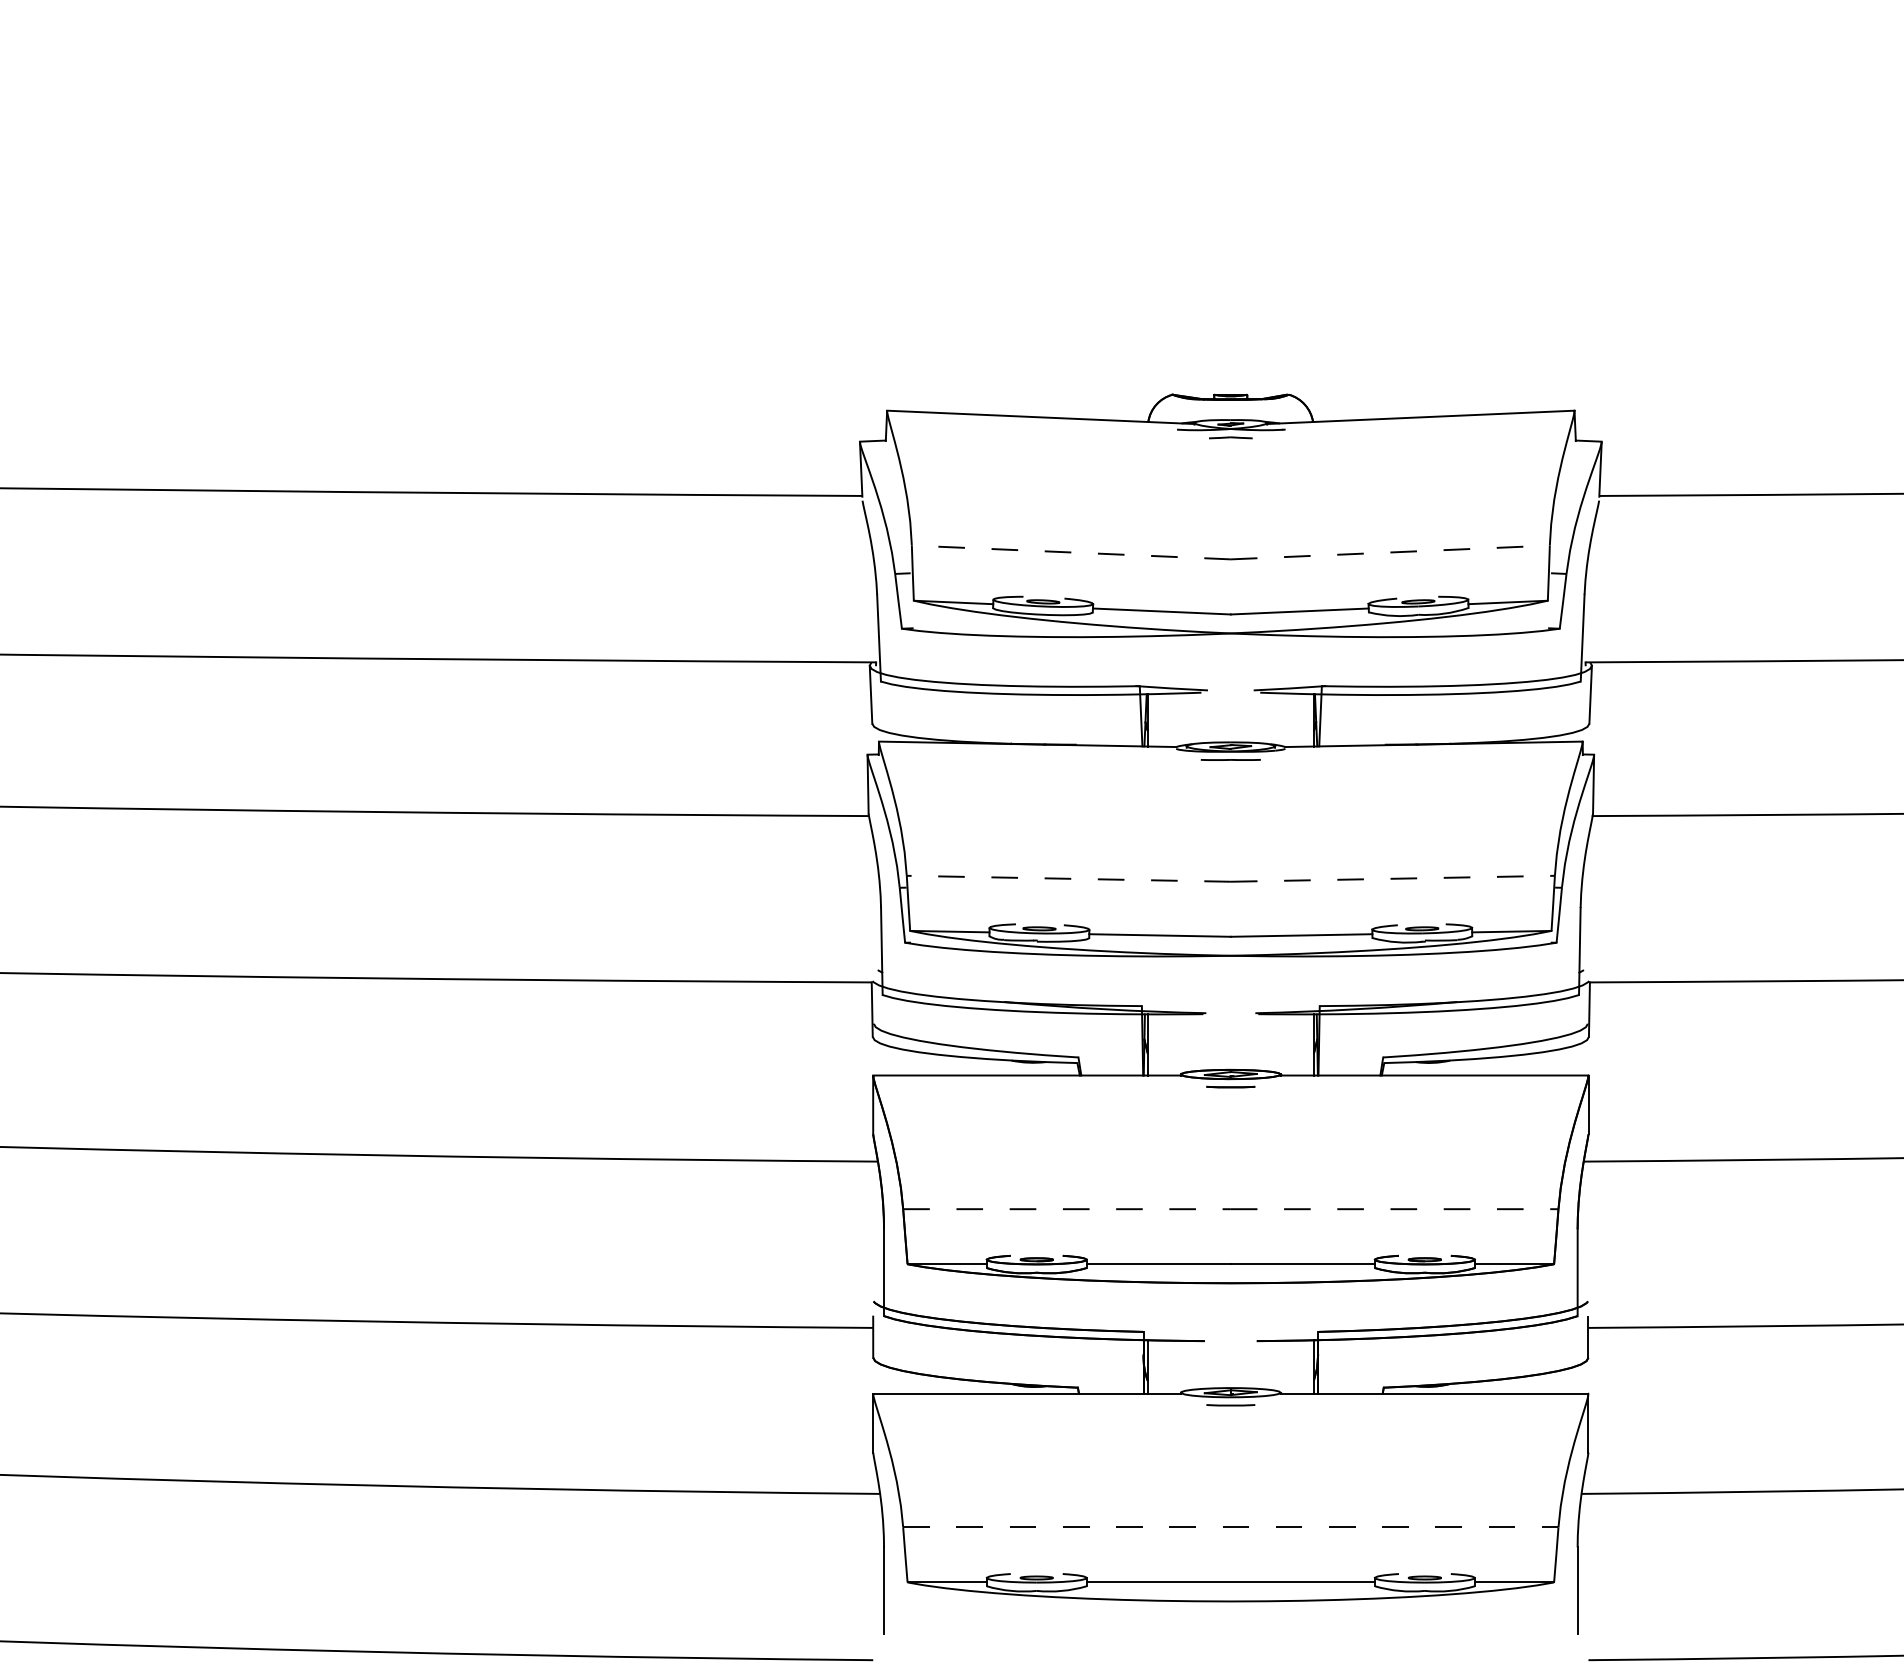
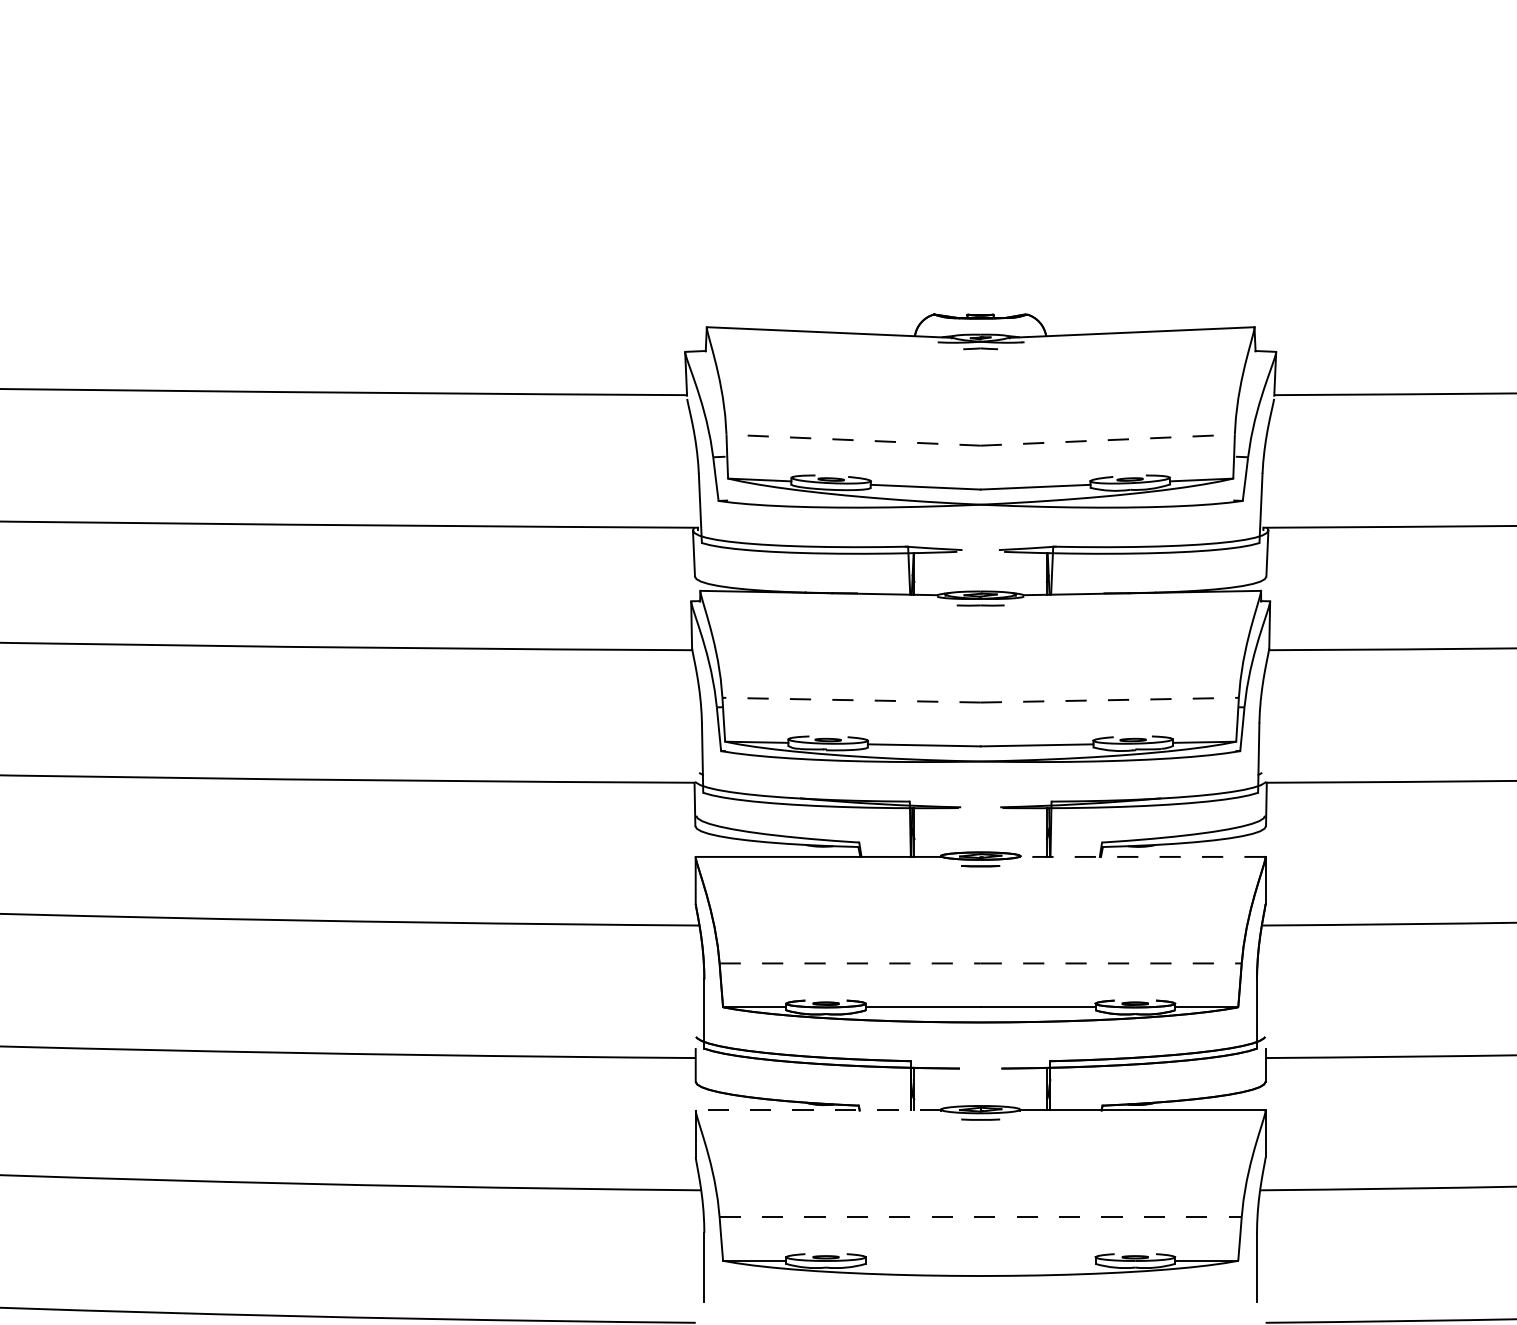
line: (1434, 1075) -> (1142, 856), solid -> dashed
line: (1027, 1393) -> (818, 1110), solid -> dashed
line: (1230, 1582) -> (980, 1260), removed

